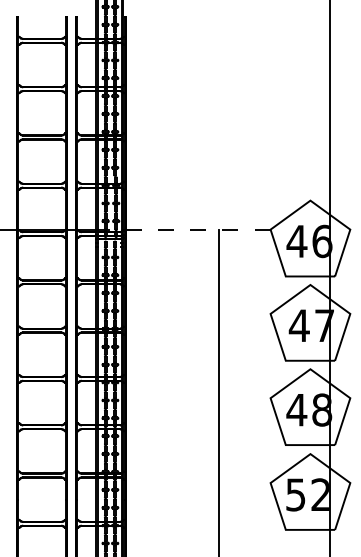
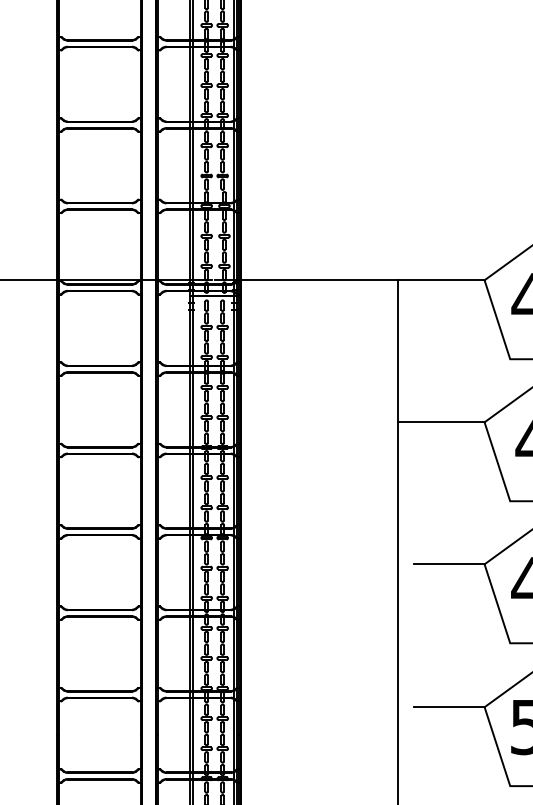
line: (190, 229) -> (349, 280), dashed -> solid
line: (244, 313) -> (440, 421), added
line: (249, 398) -> (449, 564), added
line: (249, 483) -> (449, 707), added

